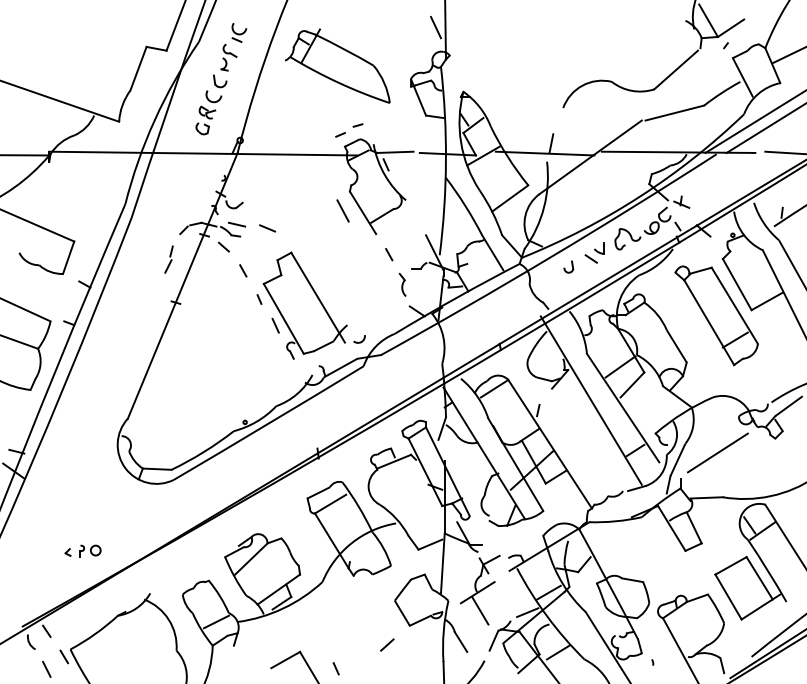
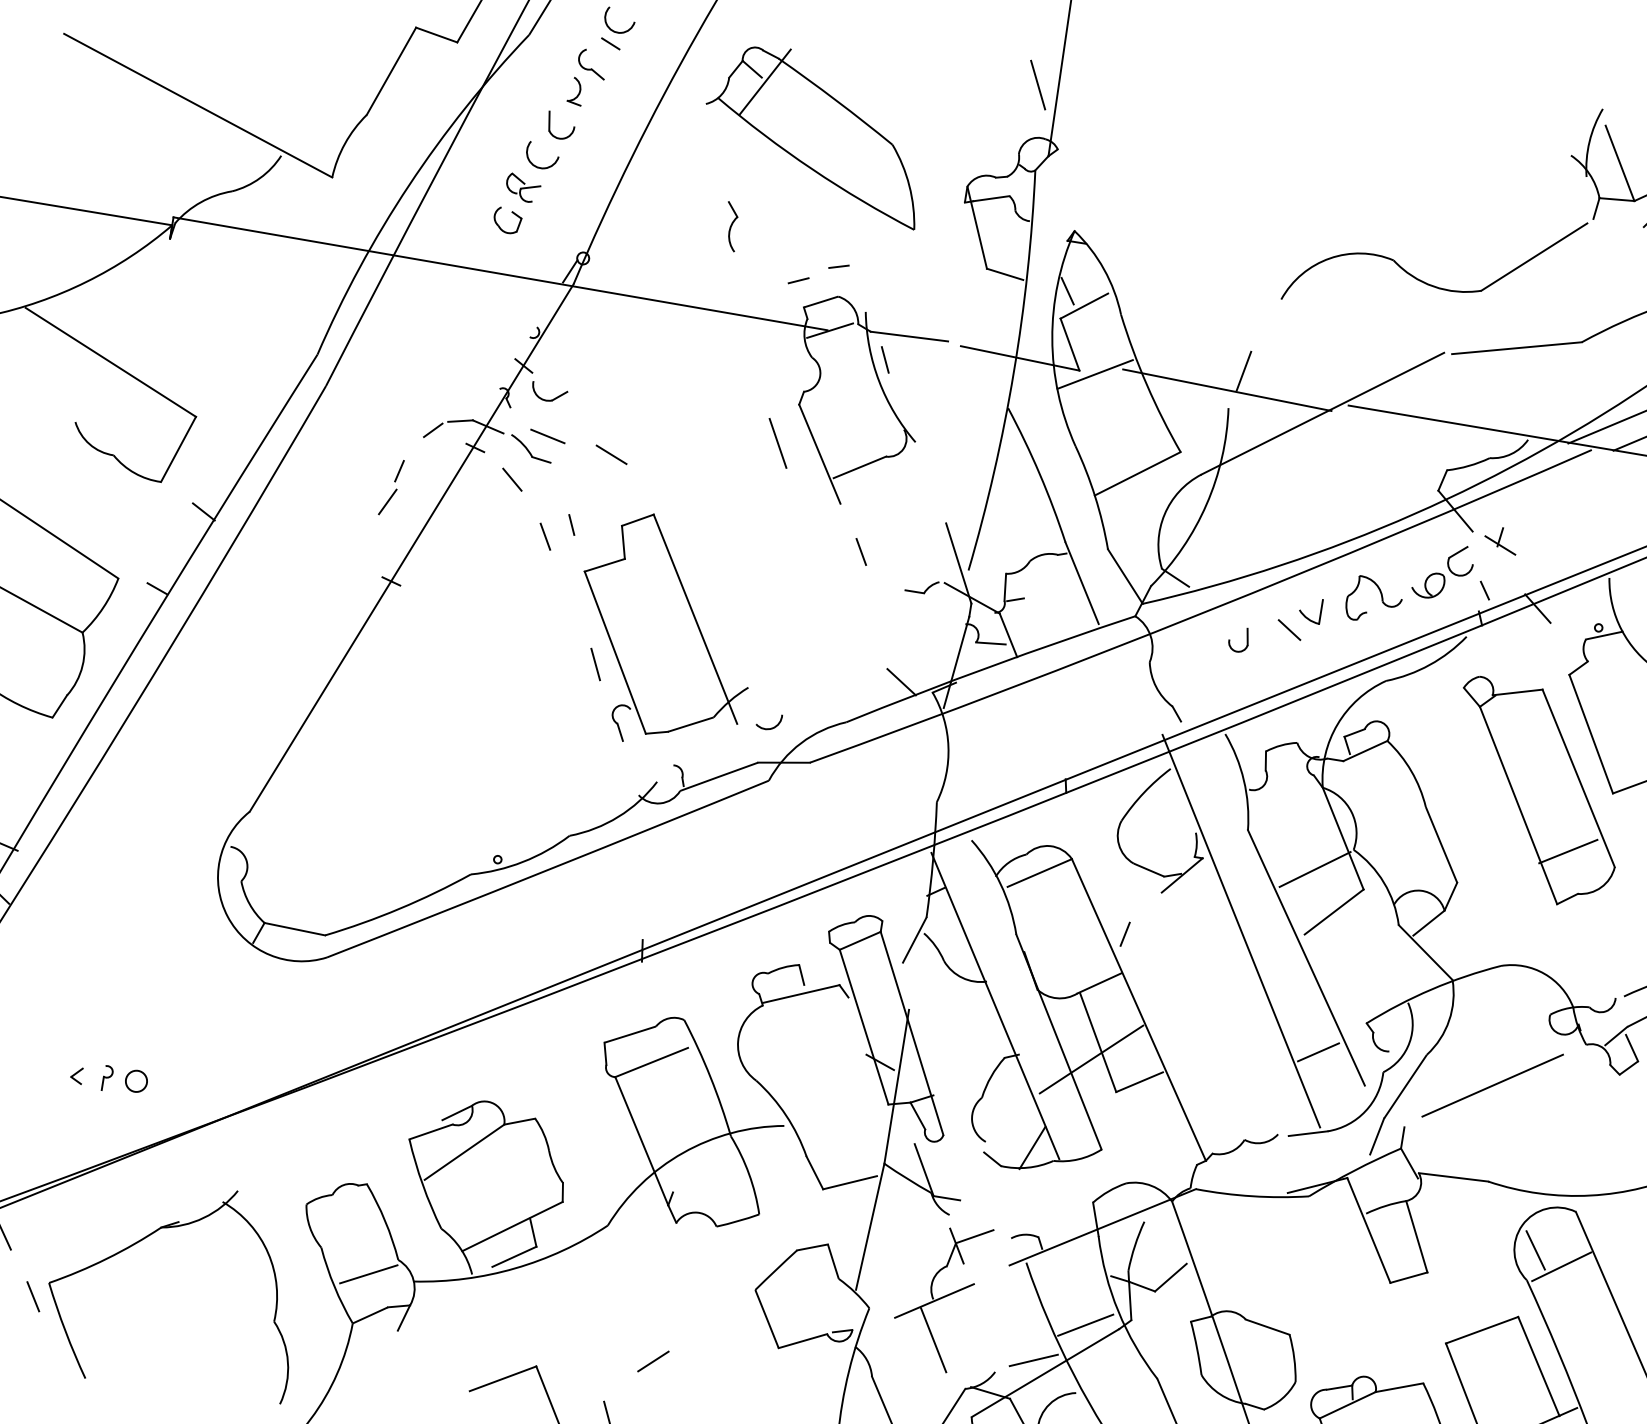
part: (402, 284) -> (731, 225), moved
line: (259, 299) -> (571, 524), moved
line: (387, 644) -> (653, 1360), moved

